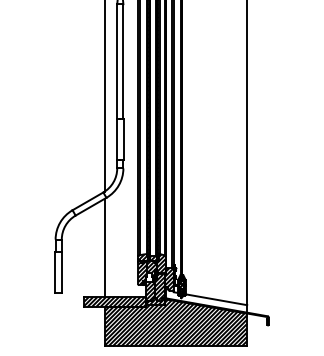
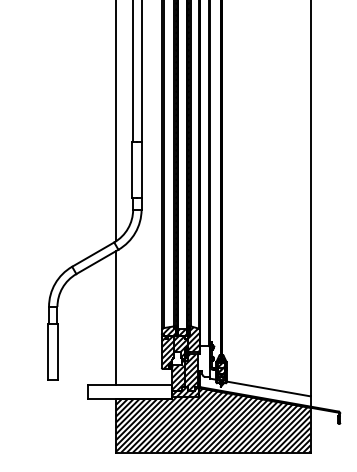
hatch: (168, 283) -> (203, 366), removed
hatch: (114, 302) -> (129, 392), removed

